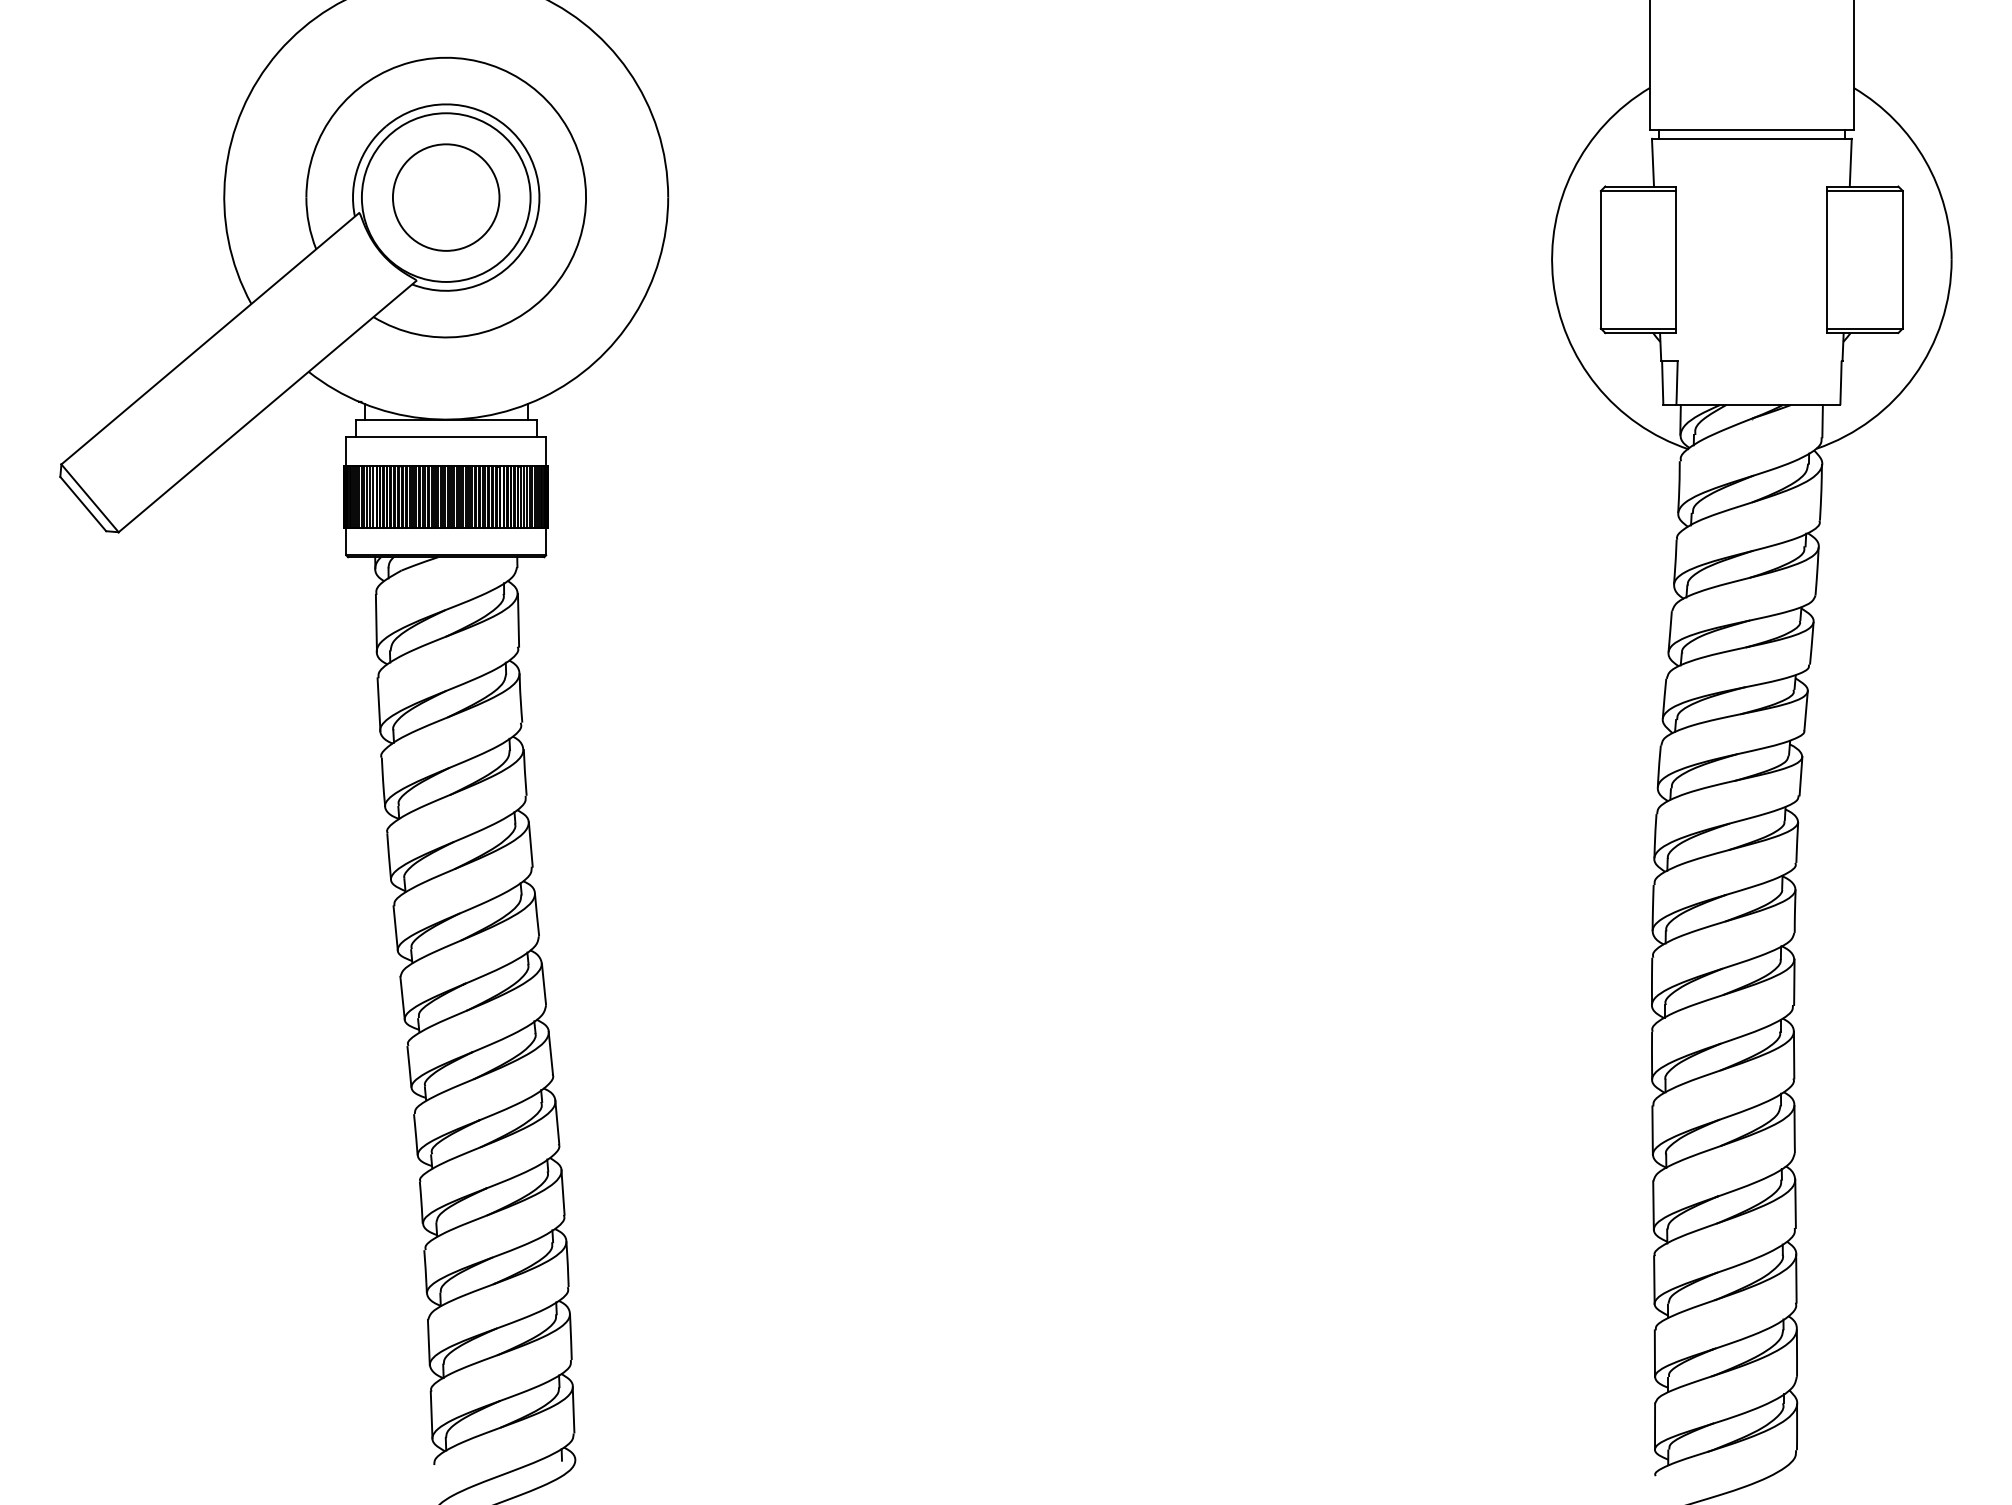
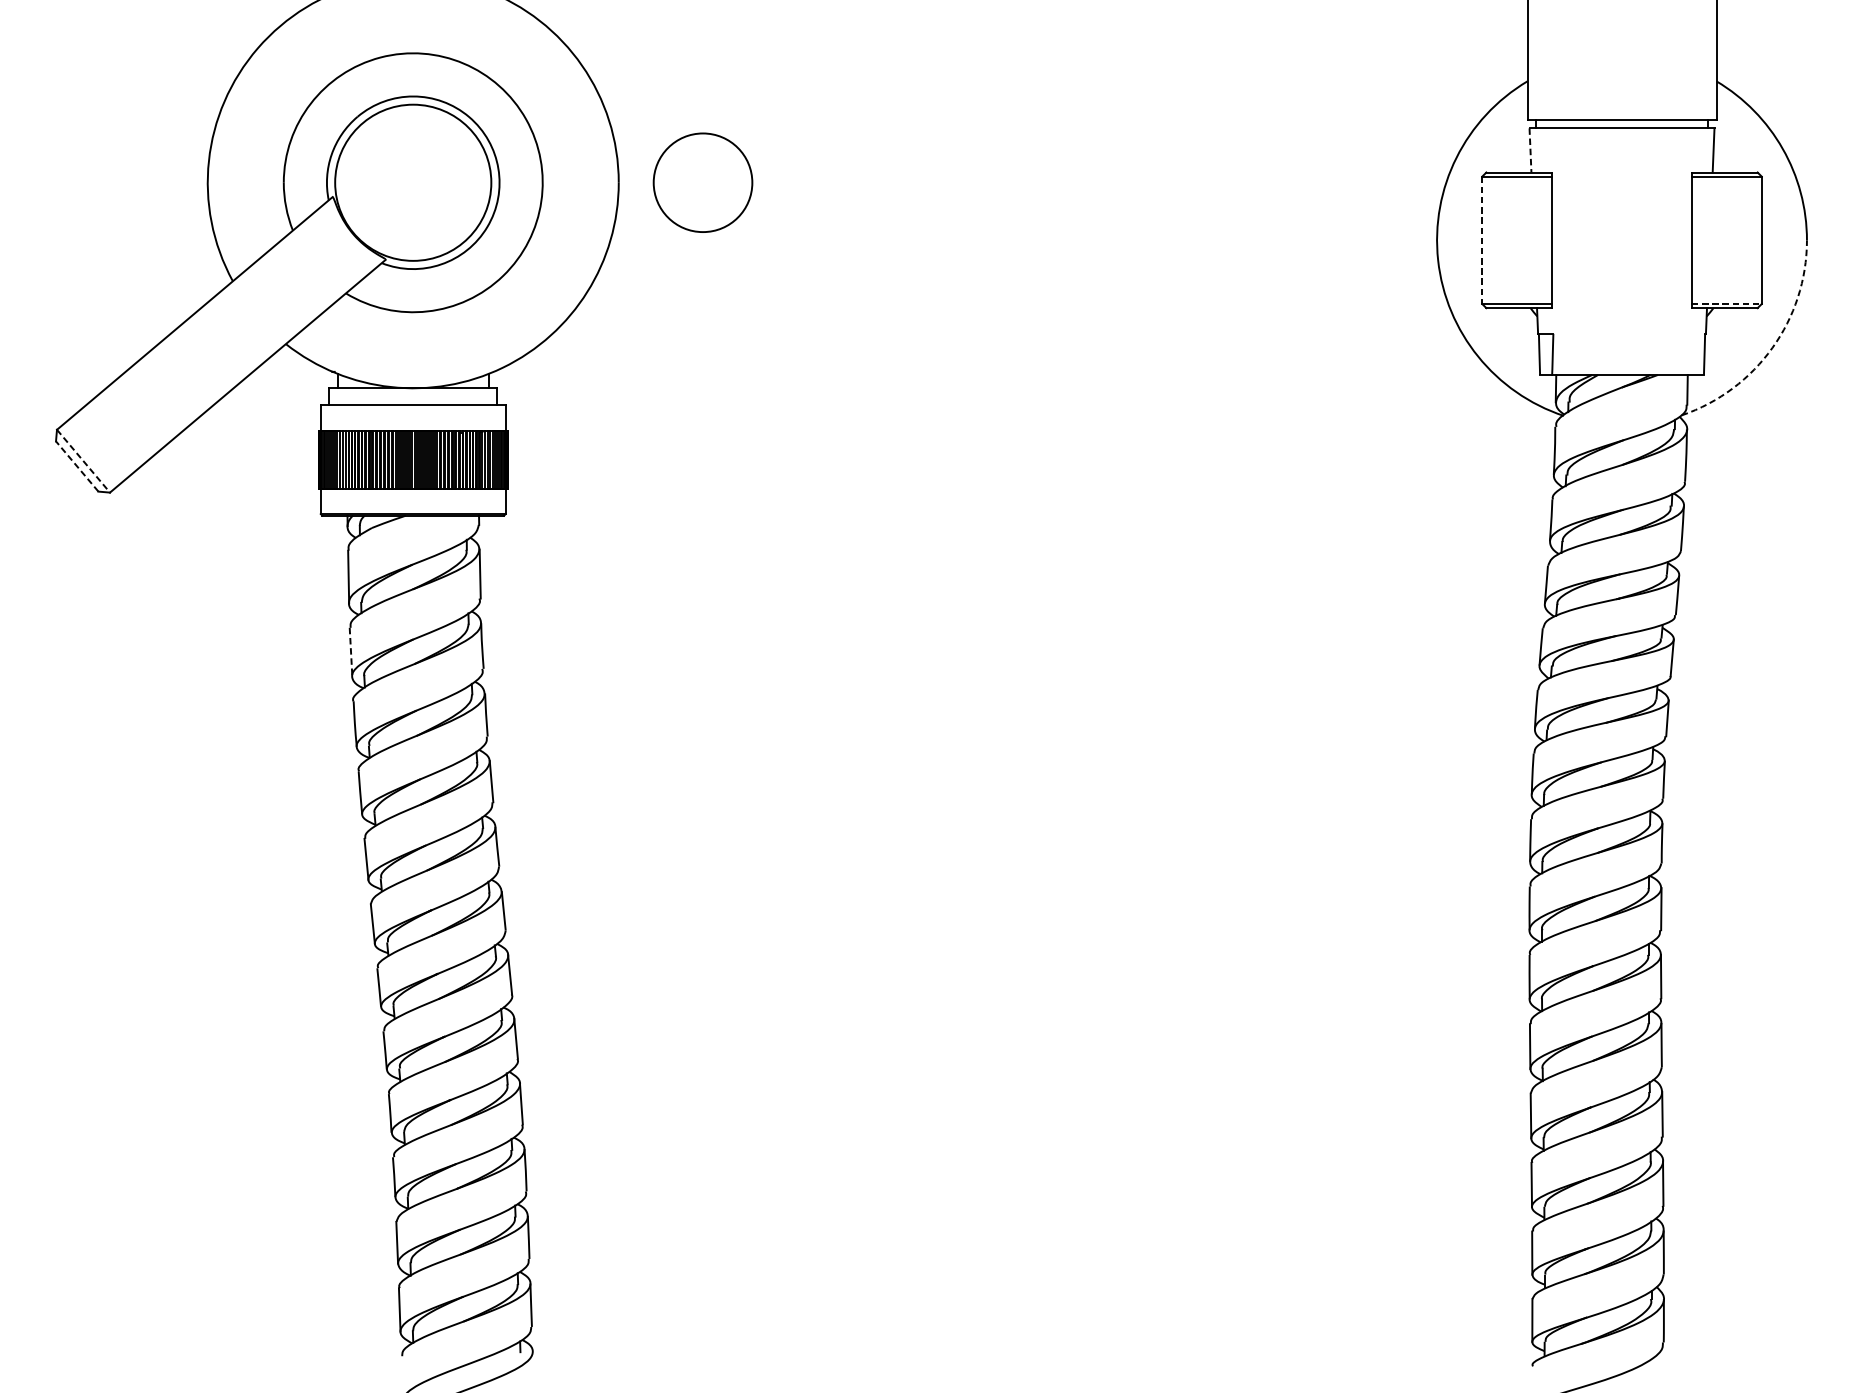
line: (1653, 162) -> (1530, 150), solid -> dashed
circle: (446, 197) -> (703, 182), moved
line: (1600, 259) -> (1481, 240), solid -> dashed
line: (1865, 328) -> (1727, 303), solid -> dashed
arc: (1914, 376) -> (1772, 348), solid -> dashed
line: (90, 498) -> (83, 461), solid -> dashed
line: (83, 504) -> (77, 466), solid -> dashed
line: (379, 705) -> (351, 652), solid -> dashed

